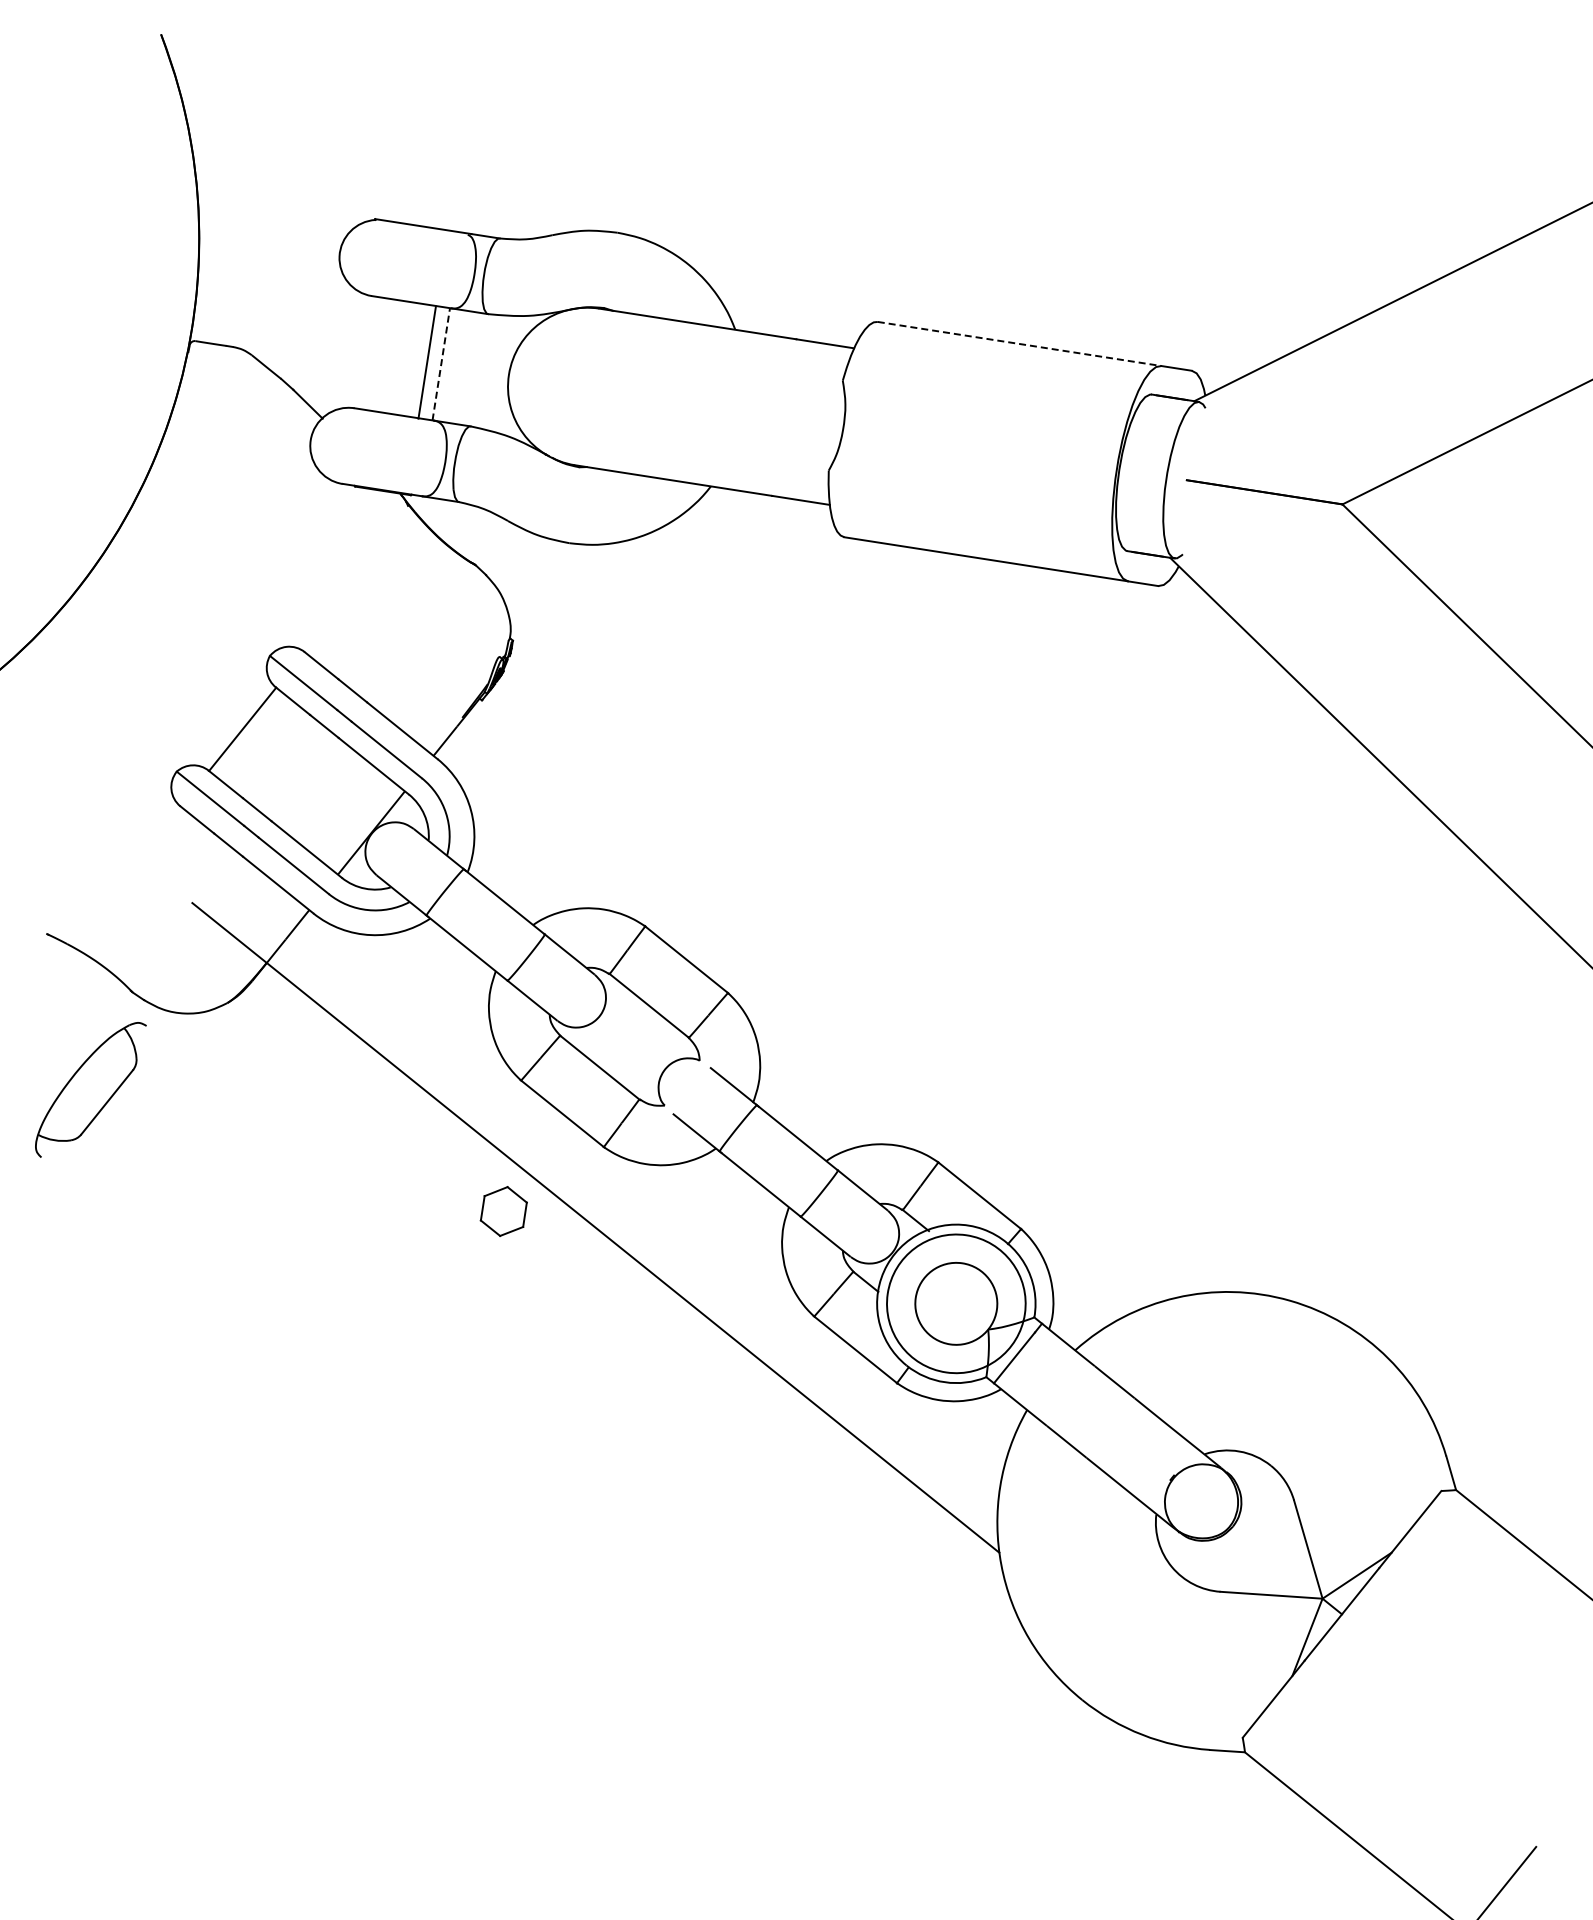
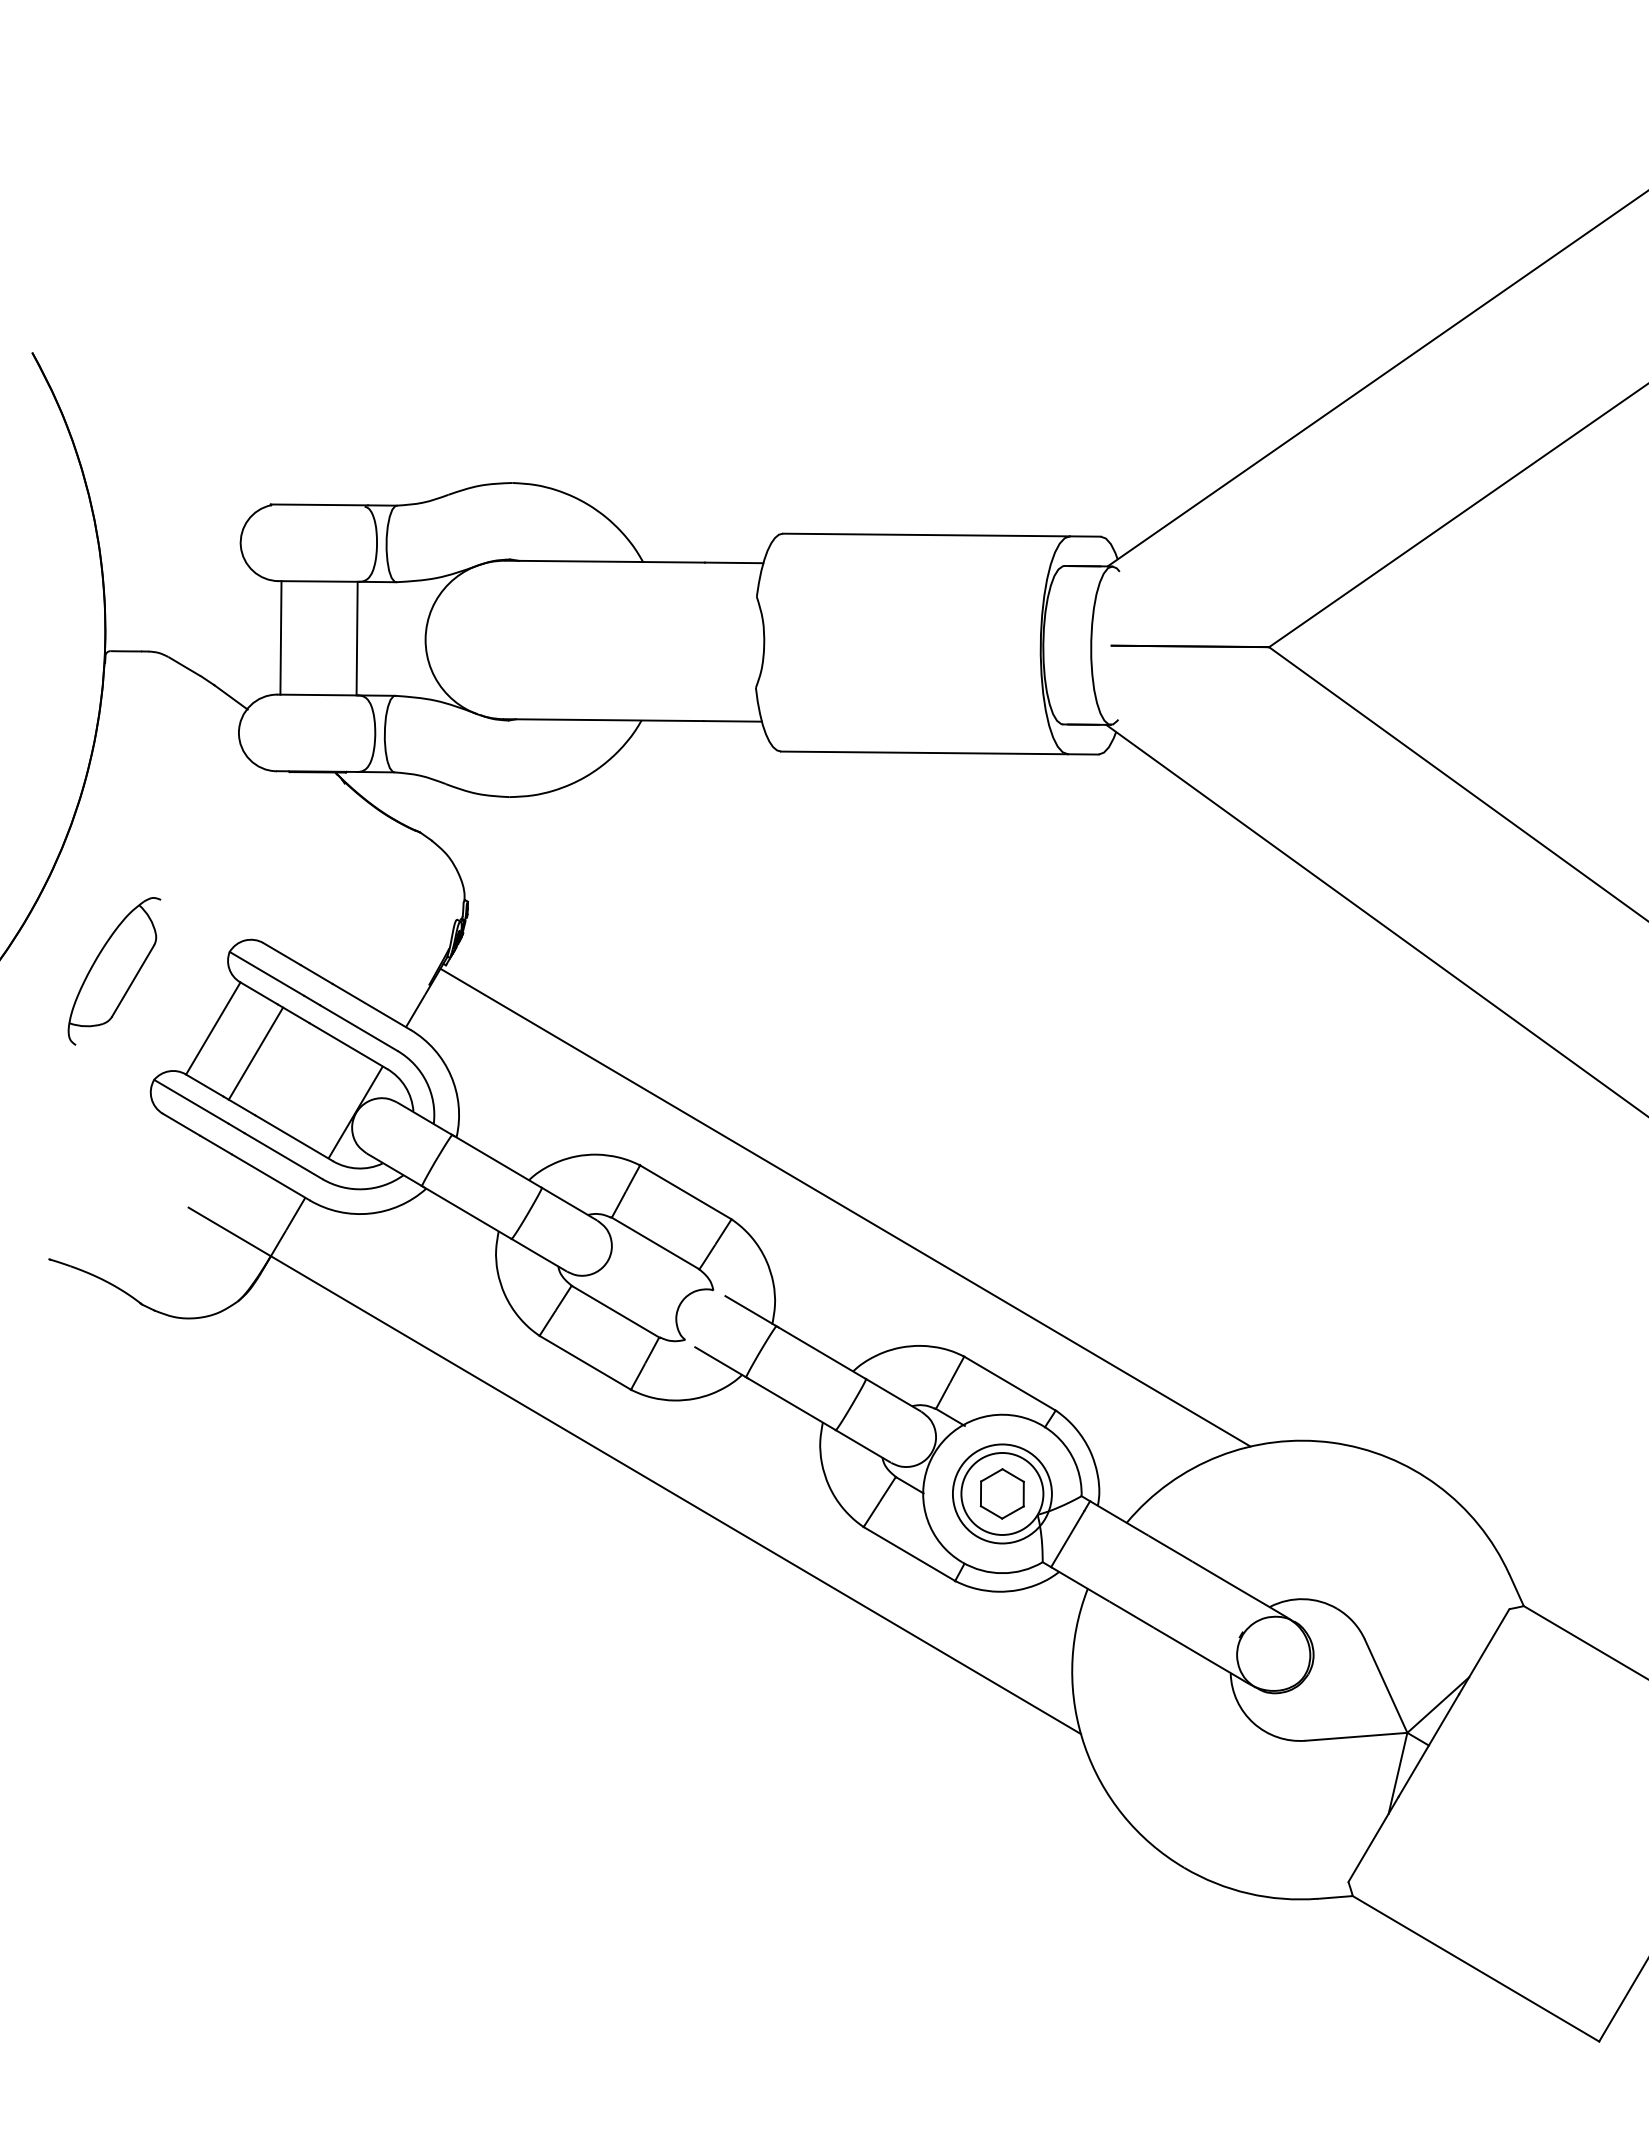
line: (1019, 344) -> (926, 535), dashed -> solid
line: (426, 362) -> (280, 637), moved
line: (441, 364) -> (357, 638), dashed -> solid
line: (280, 760) -> (255, 1053), added
line: (842, 997) -> (845, 1207), added
part: (90, 1090) -> (114, 971), moved
part: (503, 1210) -> (1001, 1493), moved
circle: (955, 1303) -> (1001, 1493), size x0.71

